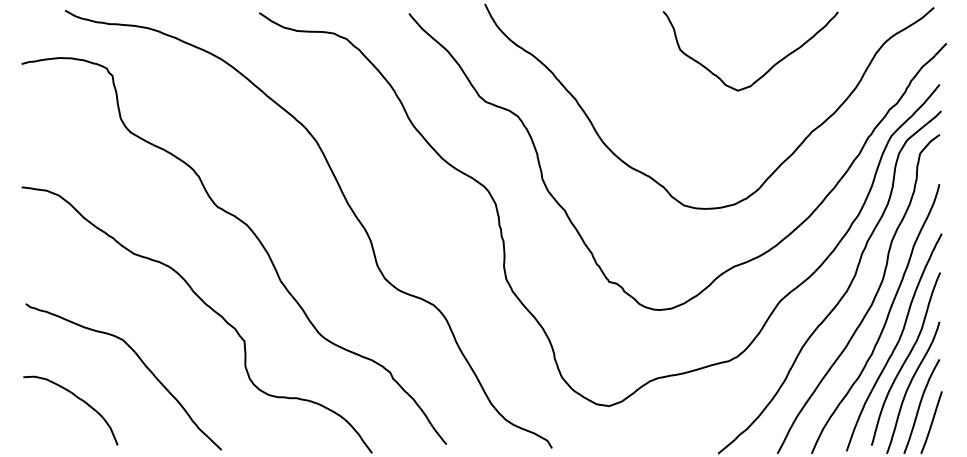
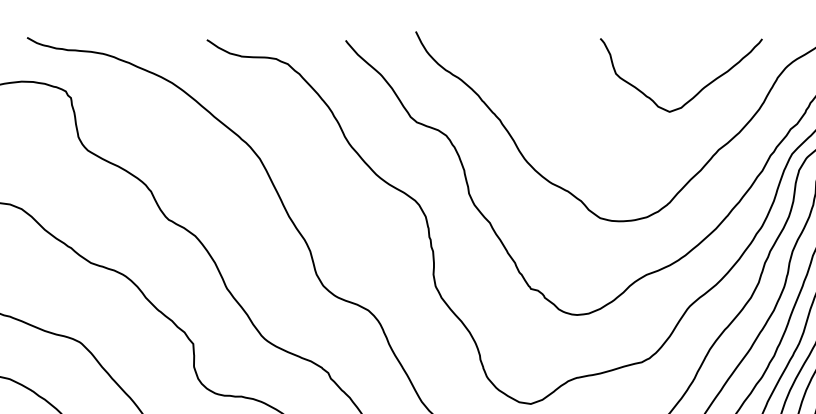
curve: (768, 69) -> (697, 92), moved

